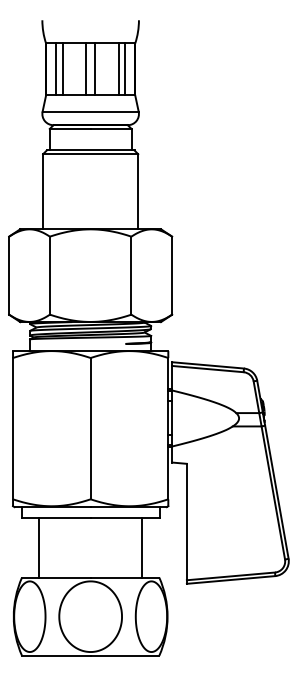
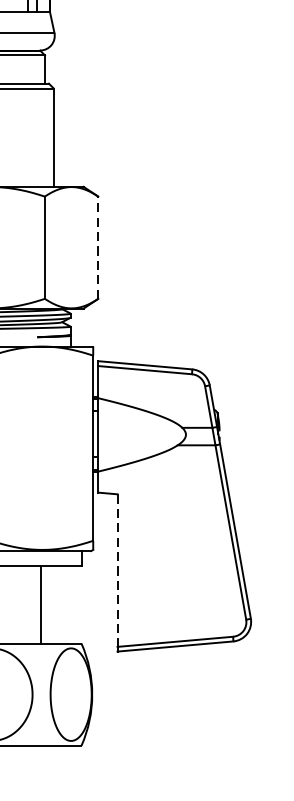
line: (172, 275) -> (98, 247), solid -> dashed
line: (186, 522) -> (117, 571), solid -> dashed
line: (142, 547) -> (41, 603), moved

